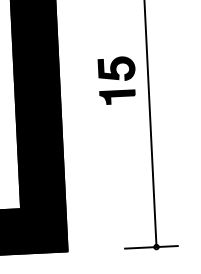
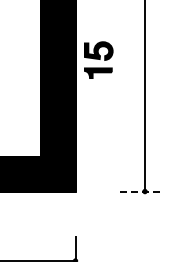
part: (116, 79) -> (98, 59), moved
line: (152, 247) -> (141, 191), solid -> dashed

